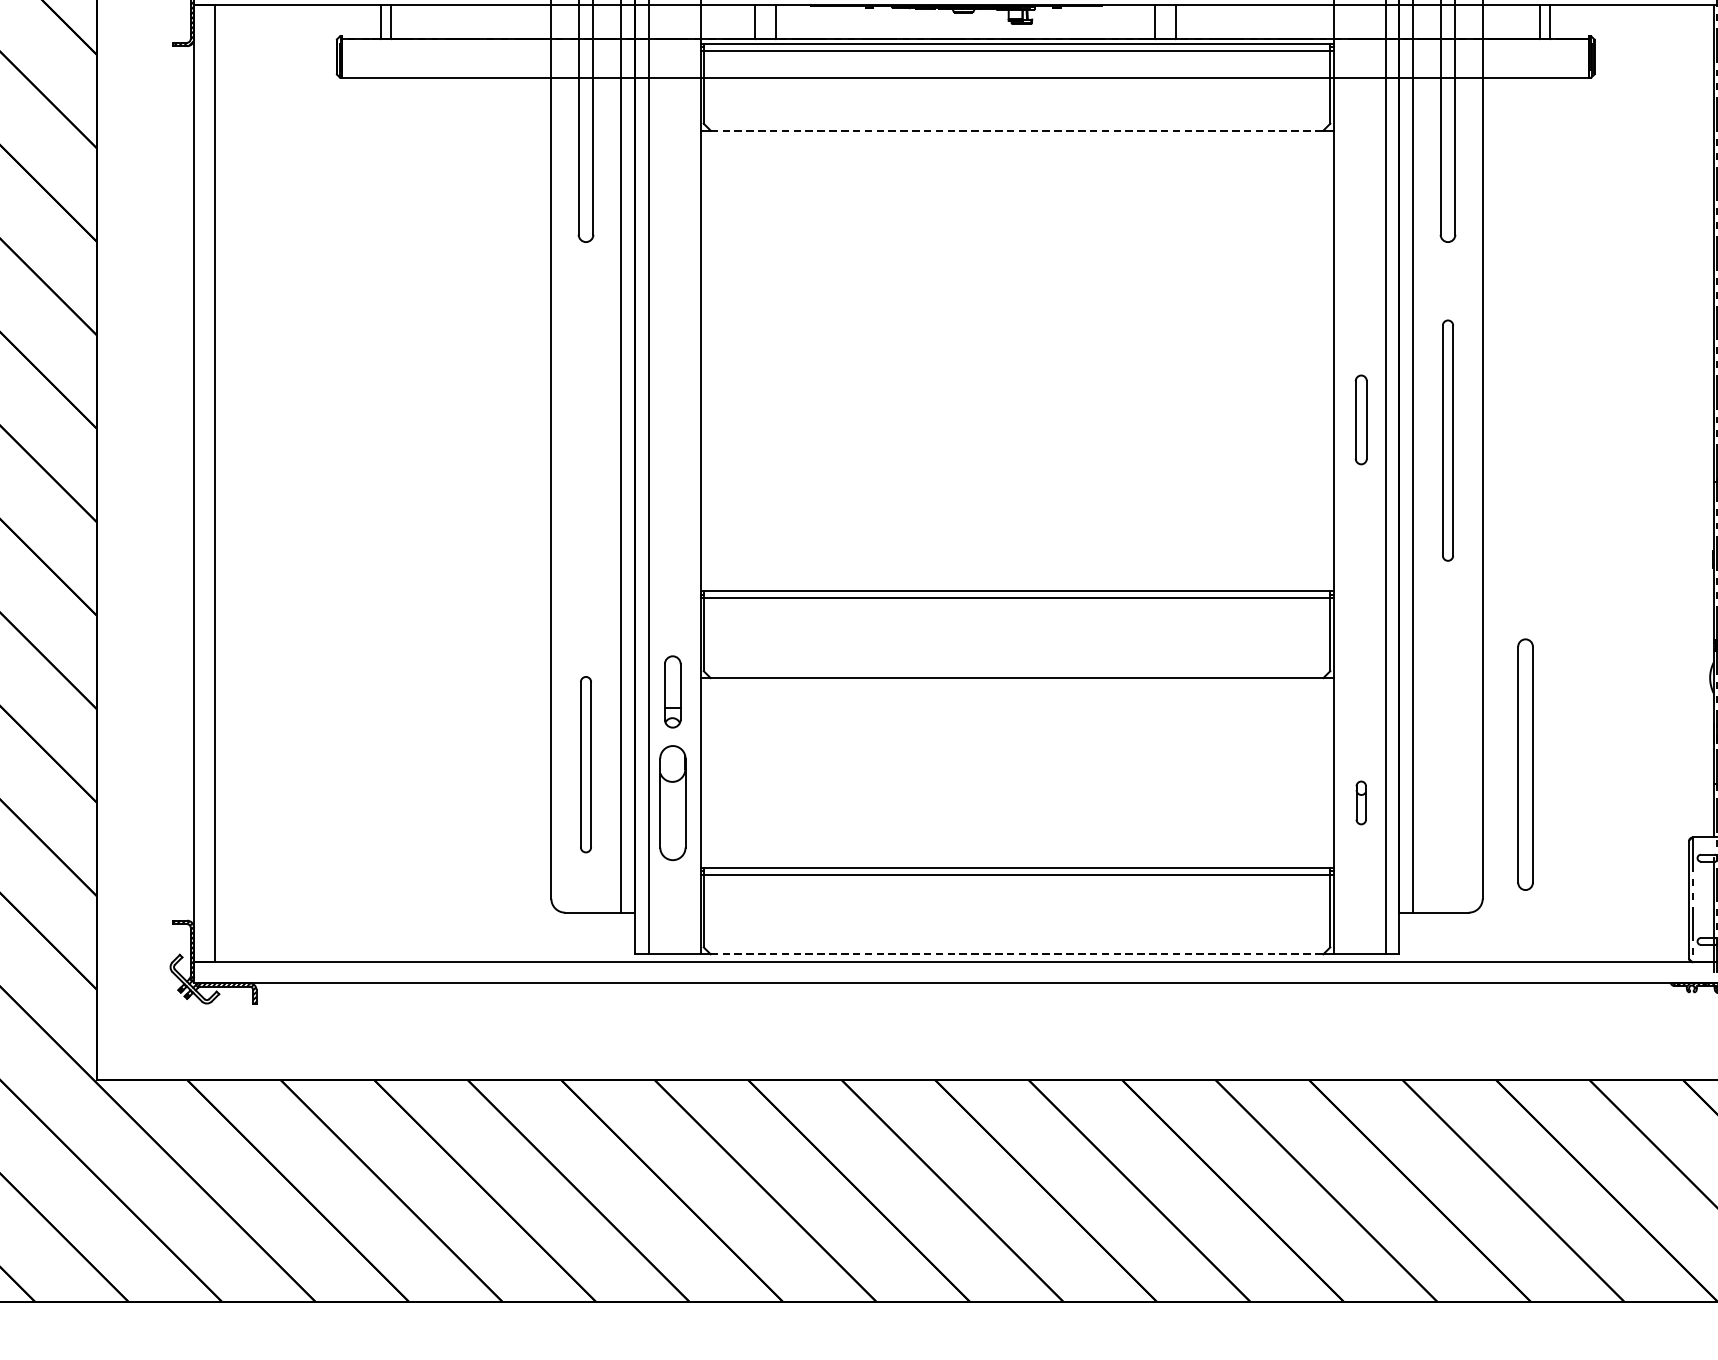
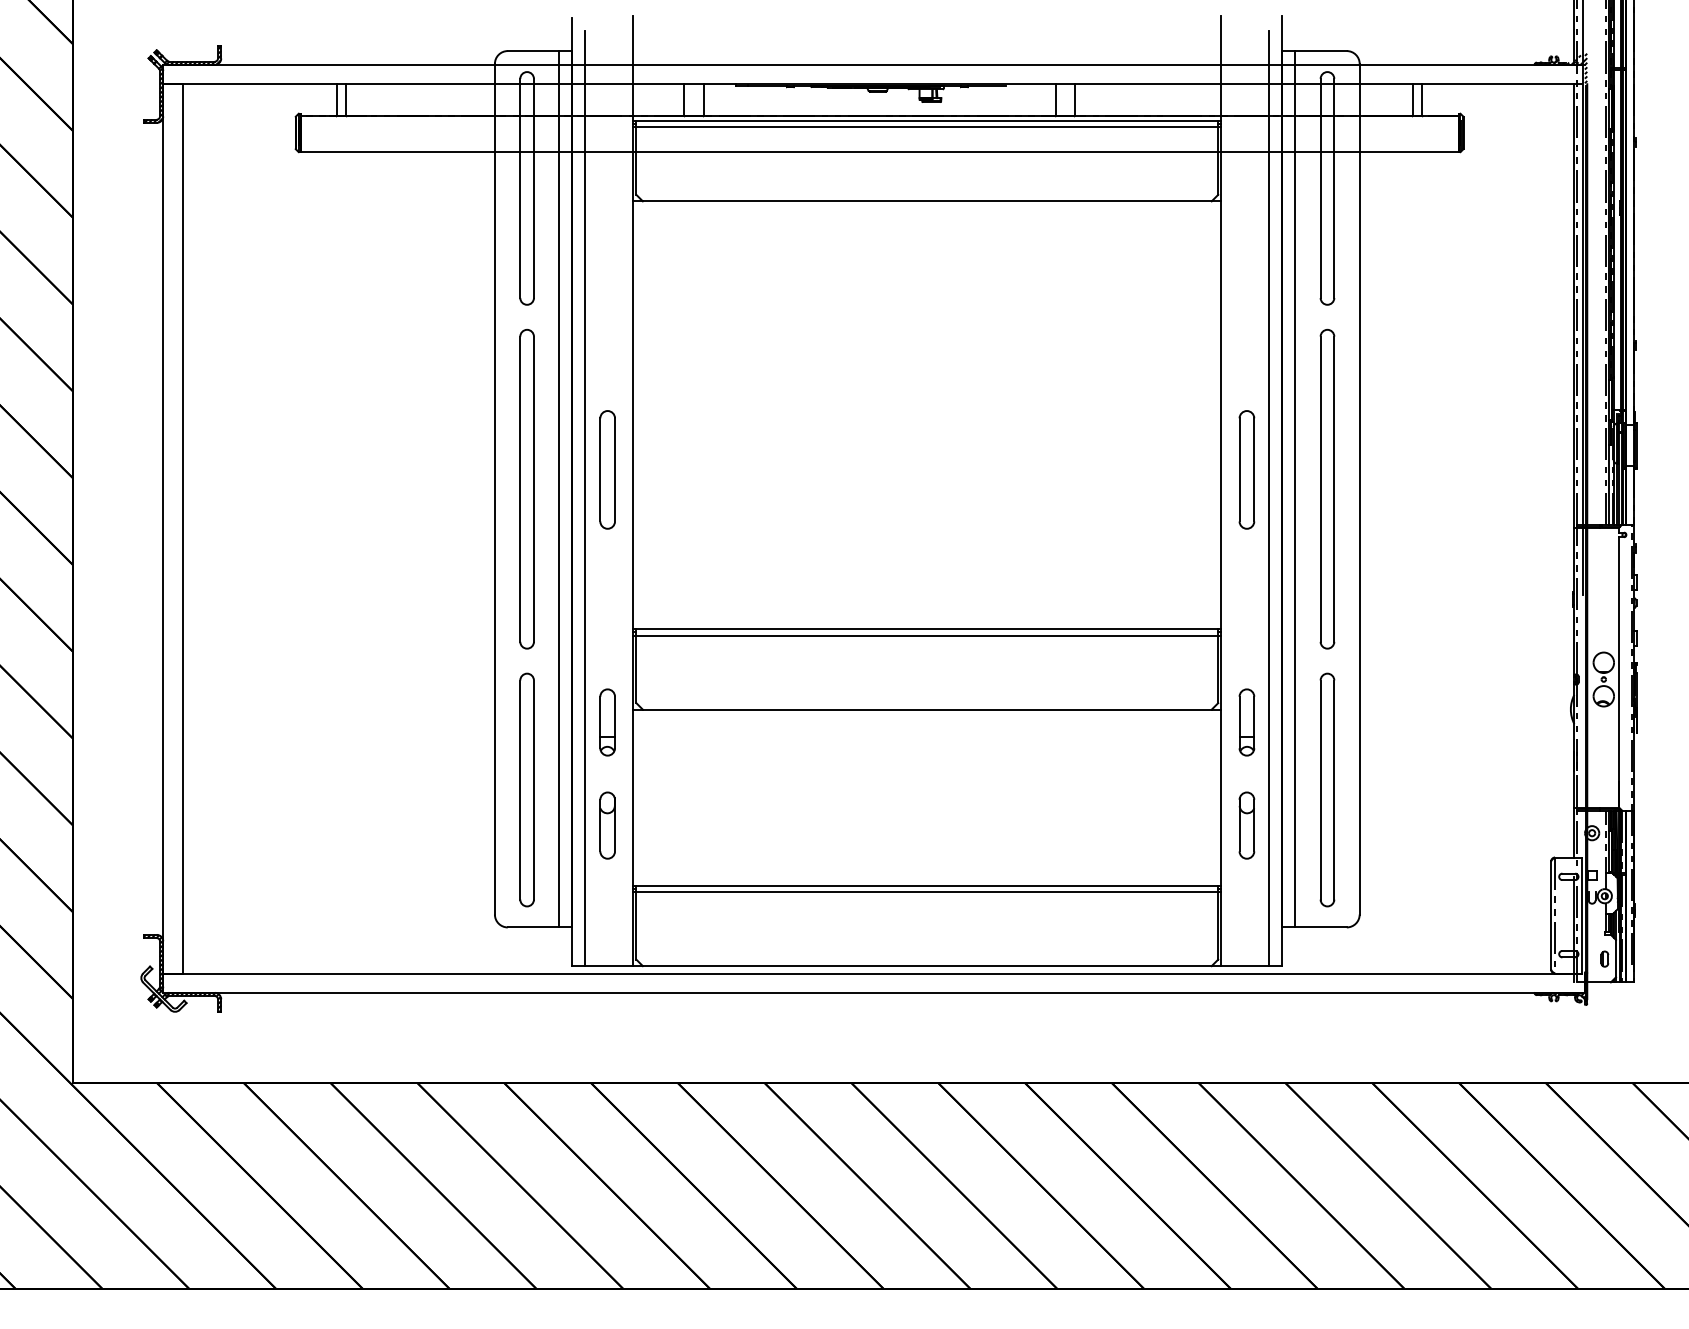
line: (1017, 130) -> (927, 201), dashed -> solid
part: (672, 419) -> (607, 469), added
part: (1360, 419) -> (1246, 469), size x1.43
part: (1448, 439) -> (1327, 488), size x1.43
part: (585, 441) -> (526, 489), added
part: (1360, 691) -> (1246, 722), added
part: (585, 764) -> (526, 789), size x1.43
part: (1525, 764) -> (1327, 789), moved
part: (672, 802) -> (607, 825), size x0.62
part: (1360, 802) -> (1246, 825), size x1.67
line: (1017, 954) -> (927, 966), dashed -> solid

